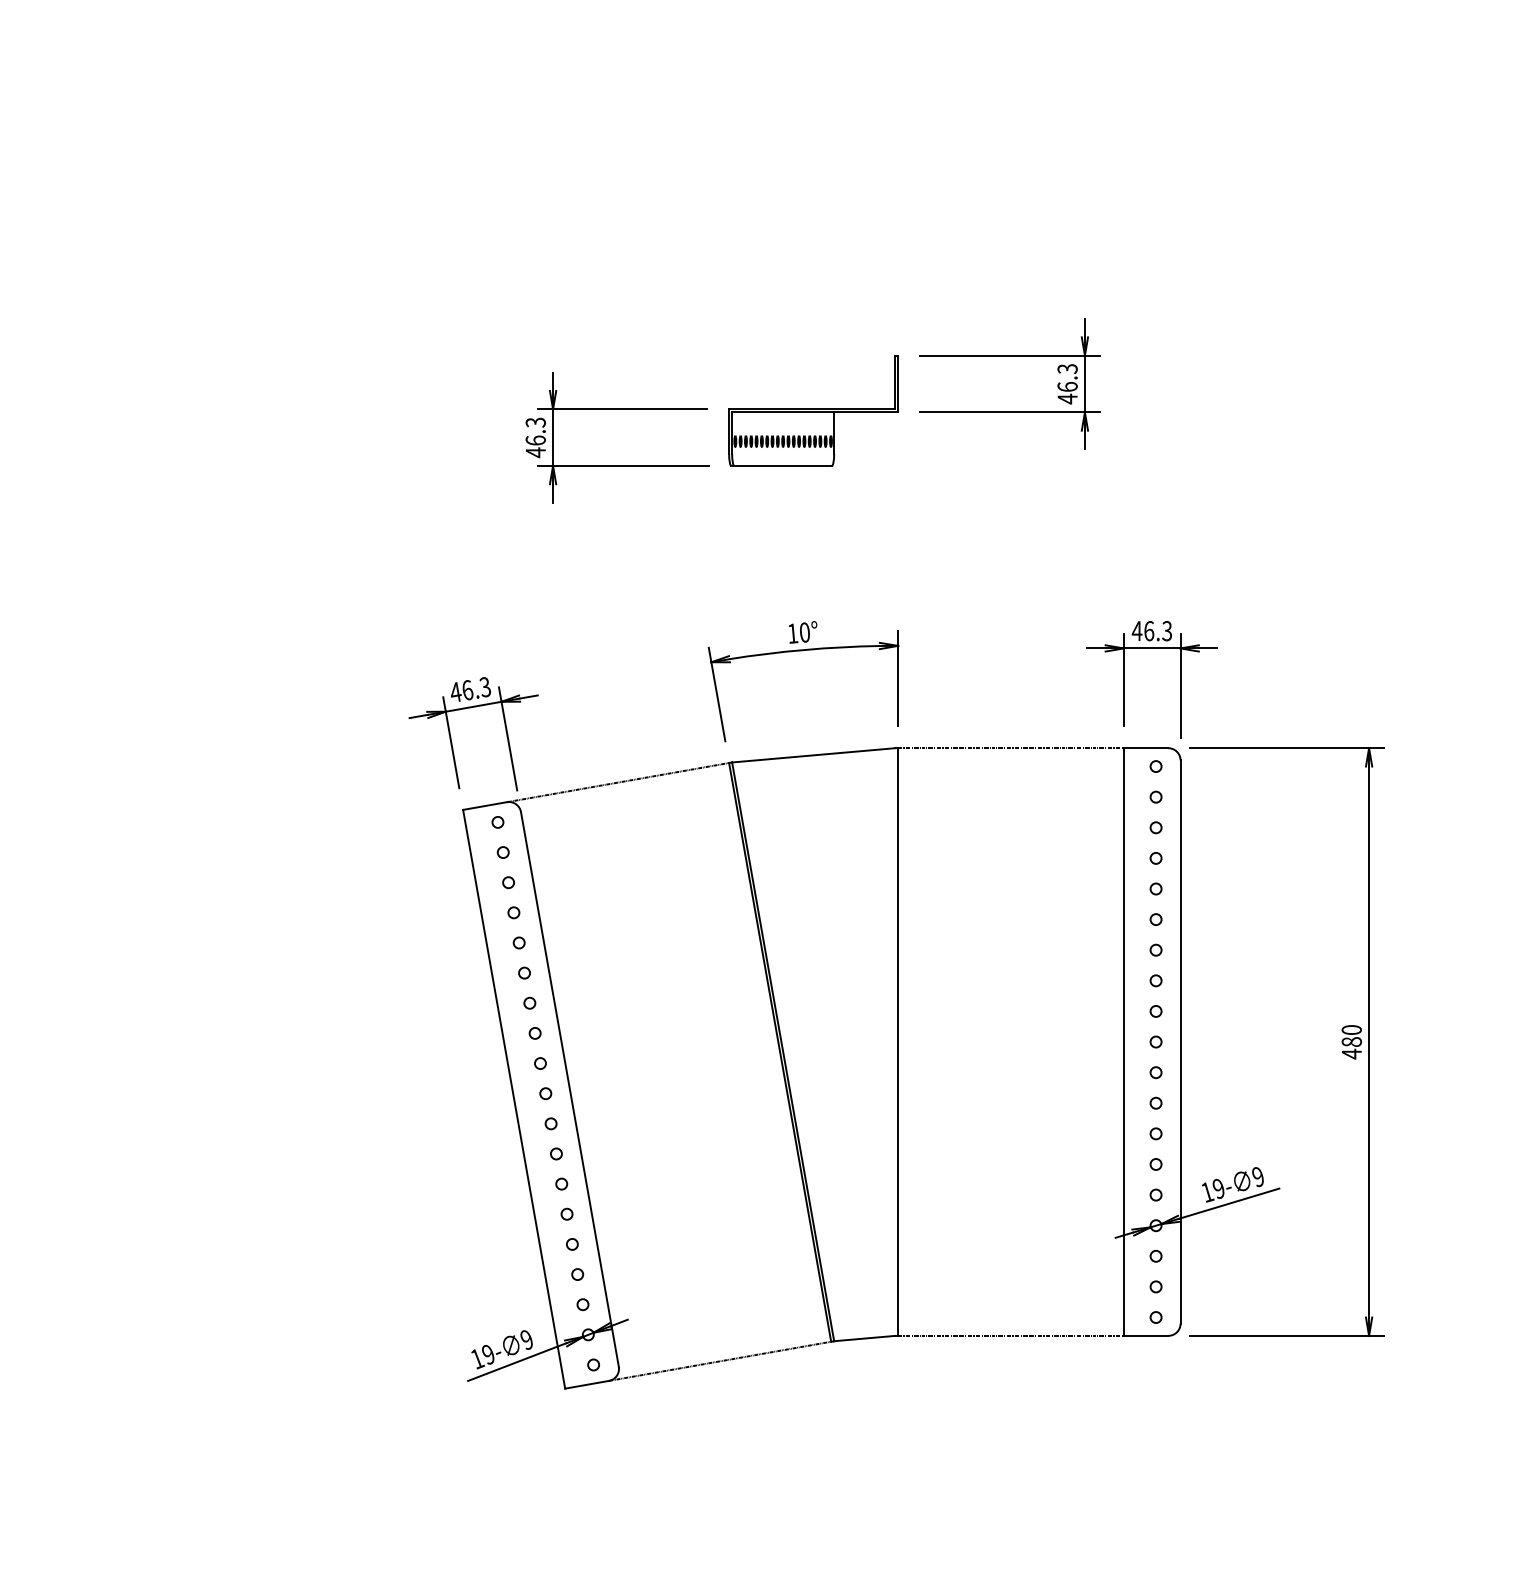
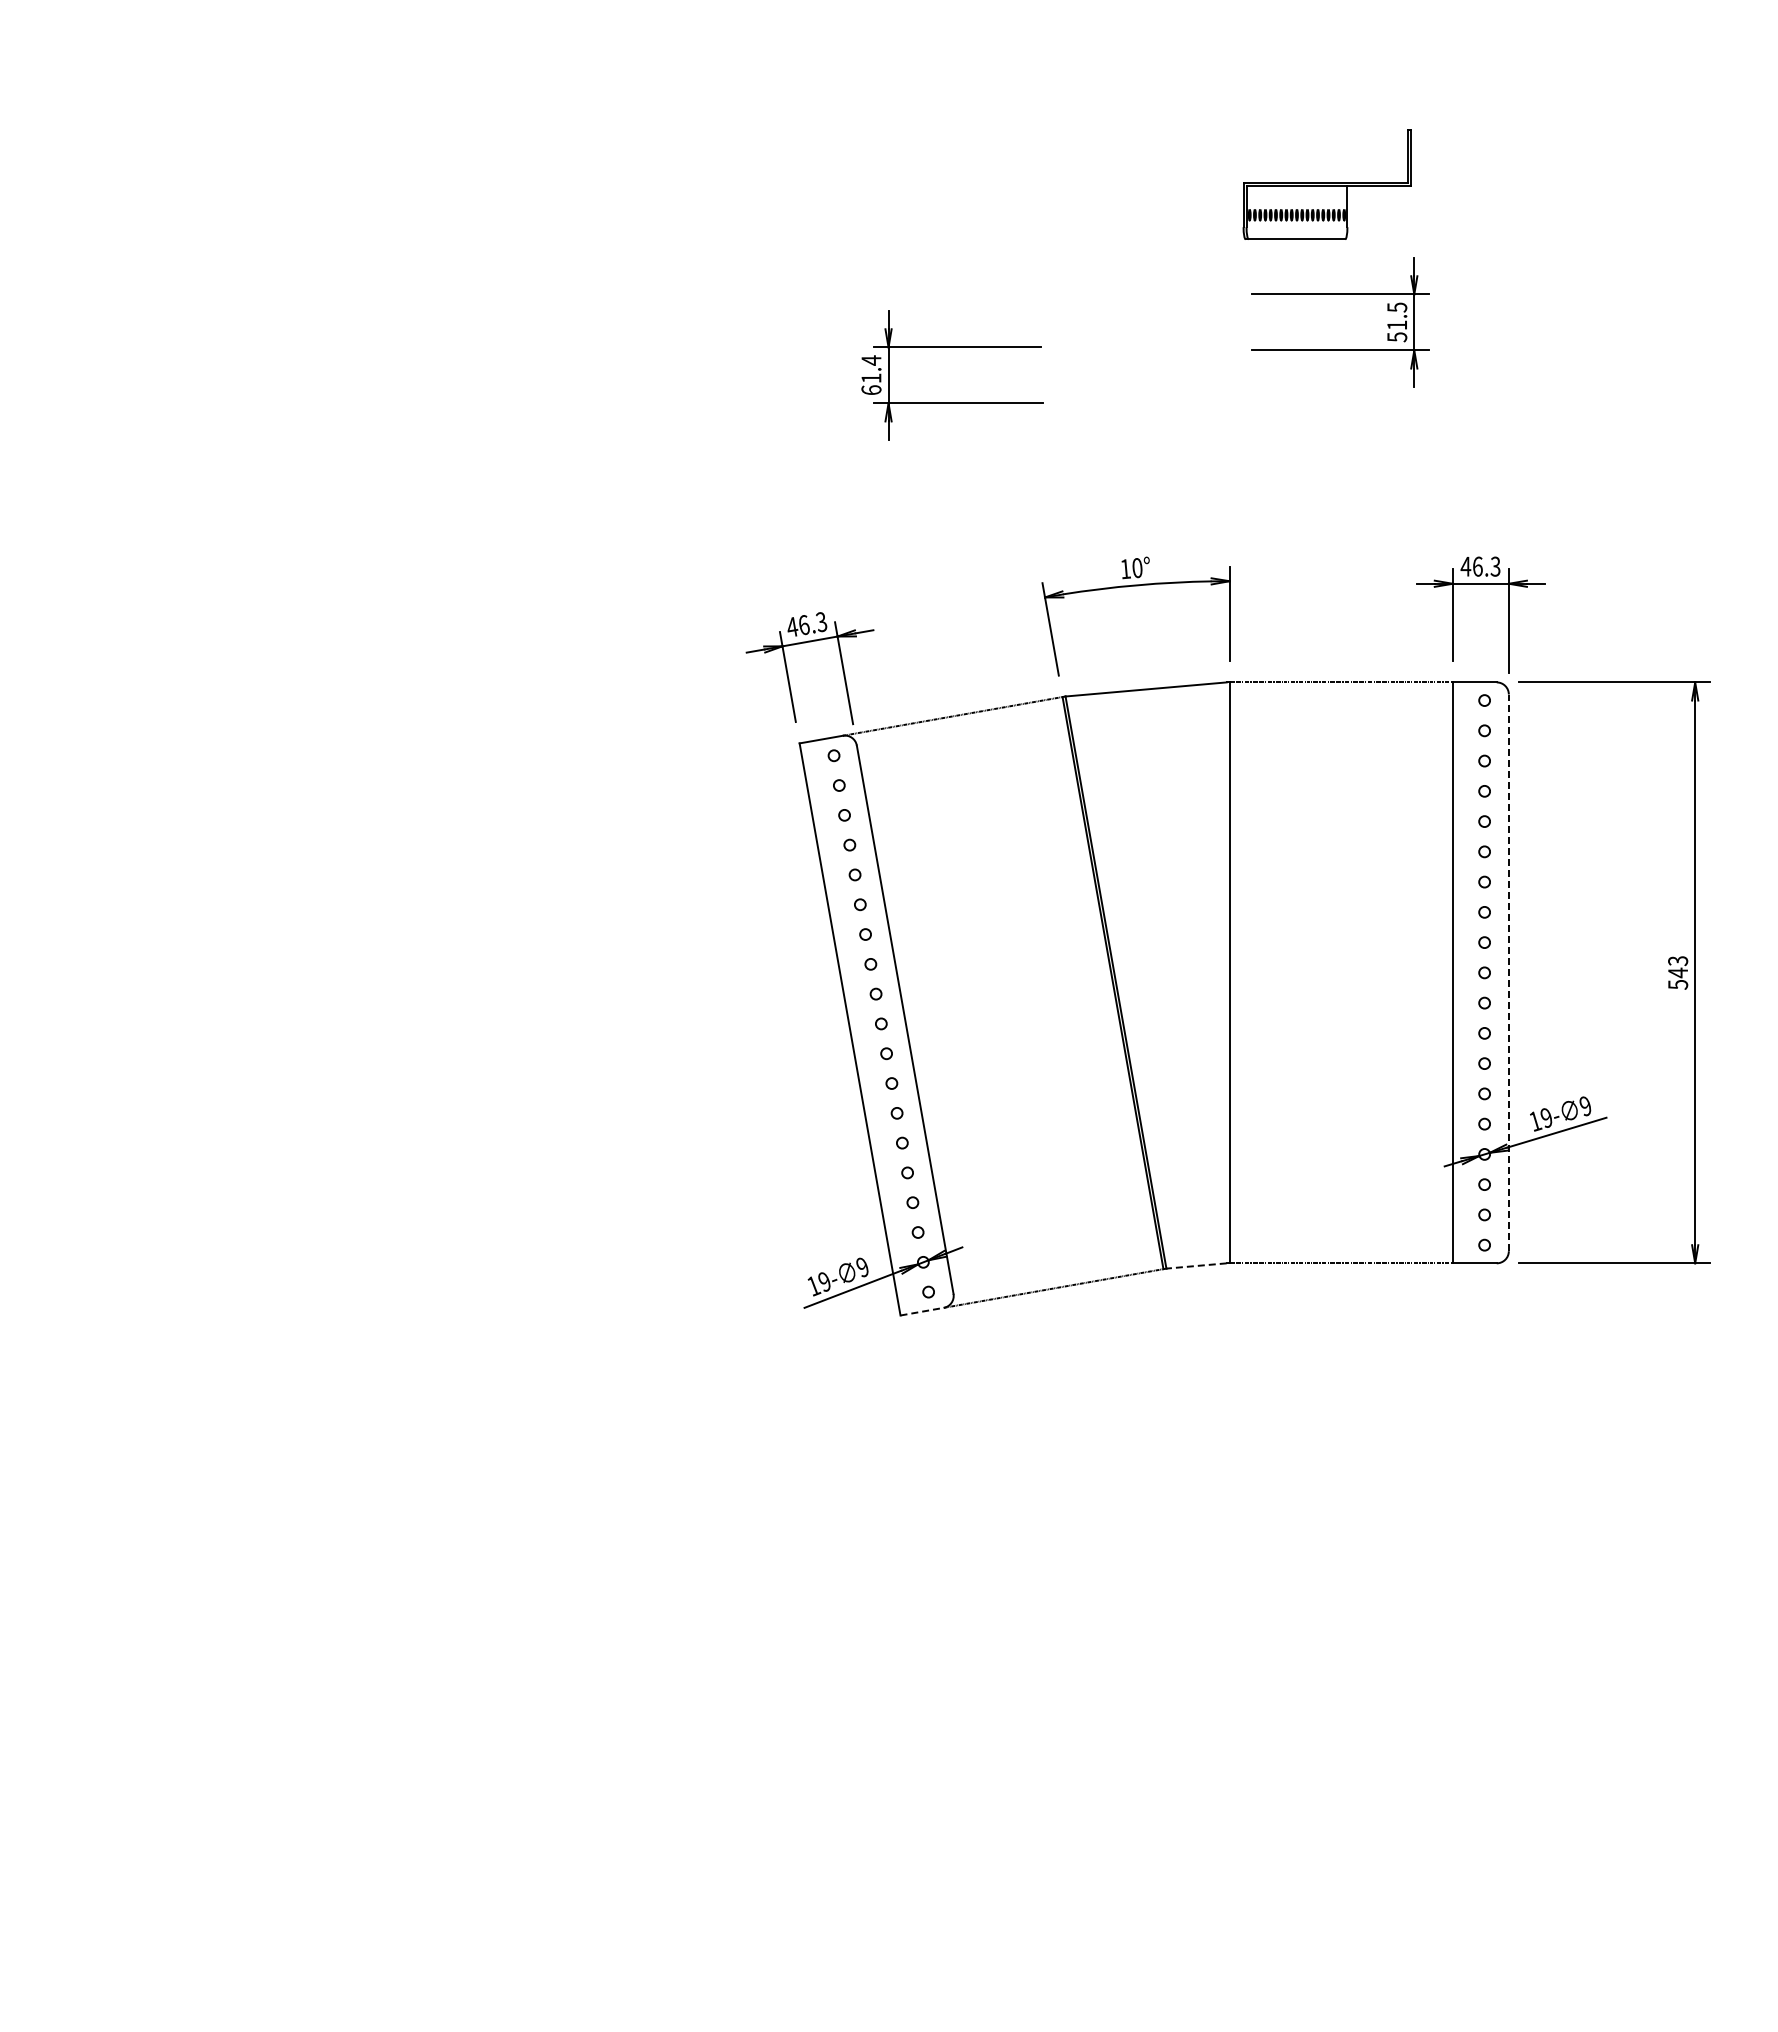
text: (1067, 384) -> (1397, 322), 46.3 -> 51.5
part: (813, 410) -> (1326, 184), moved
text: (535, 437) -> (871, 375), 46.3 -> 61.4
line: (1180, 1041) -> (1508, 972), solid -> dashed
text: (1352, 1042) -> (1678, 973), 480 -> 543
line: (864, 1339) -> (1196, 1266), solid -> dashed
line: (587, 1384) -> (922, 1311), solid -> dashed

